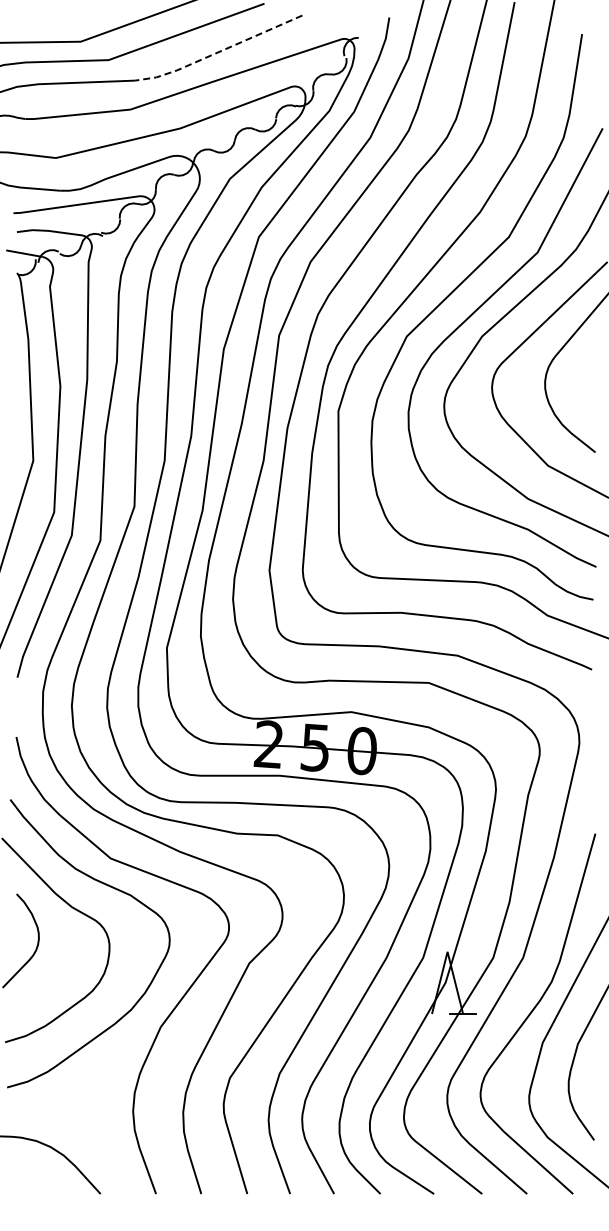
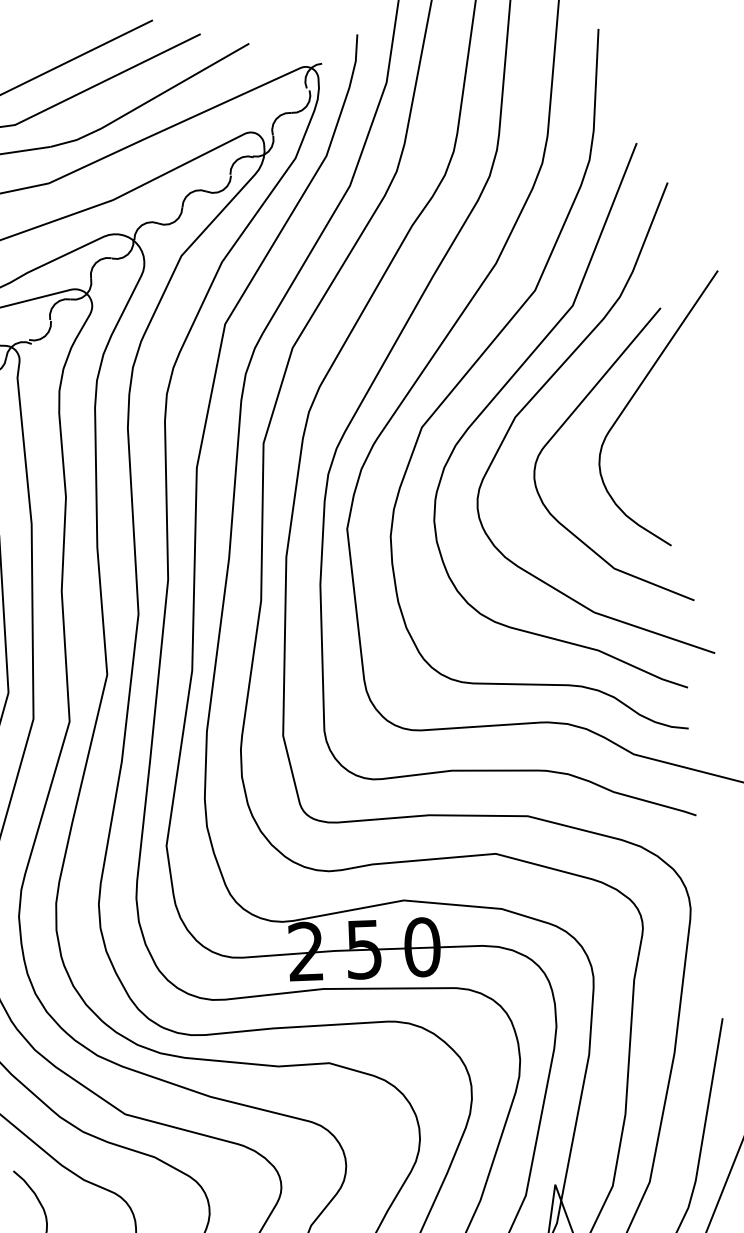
line: (218, 52) -> (150, 100), dashed -> solid

